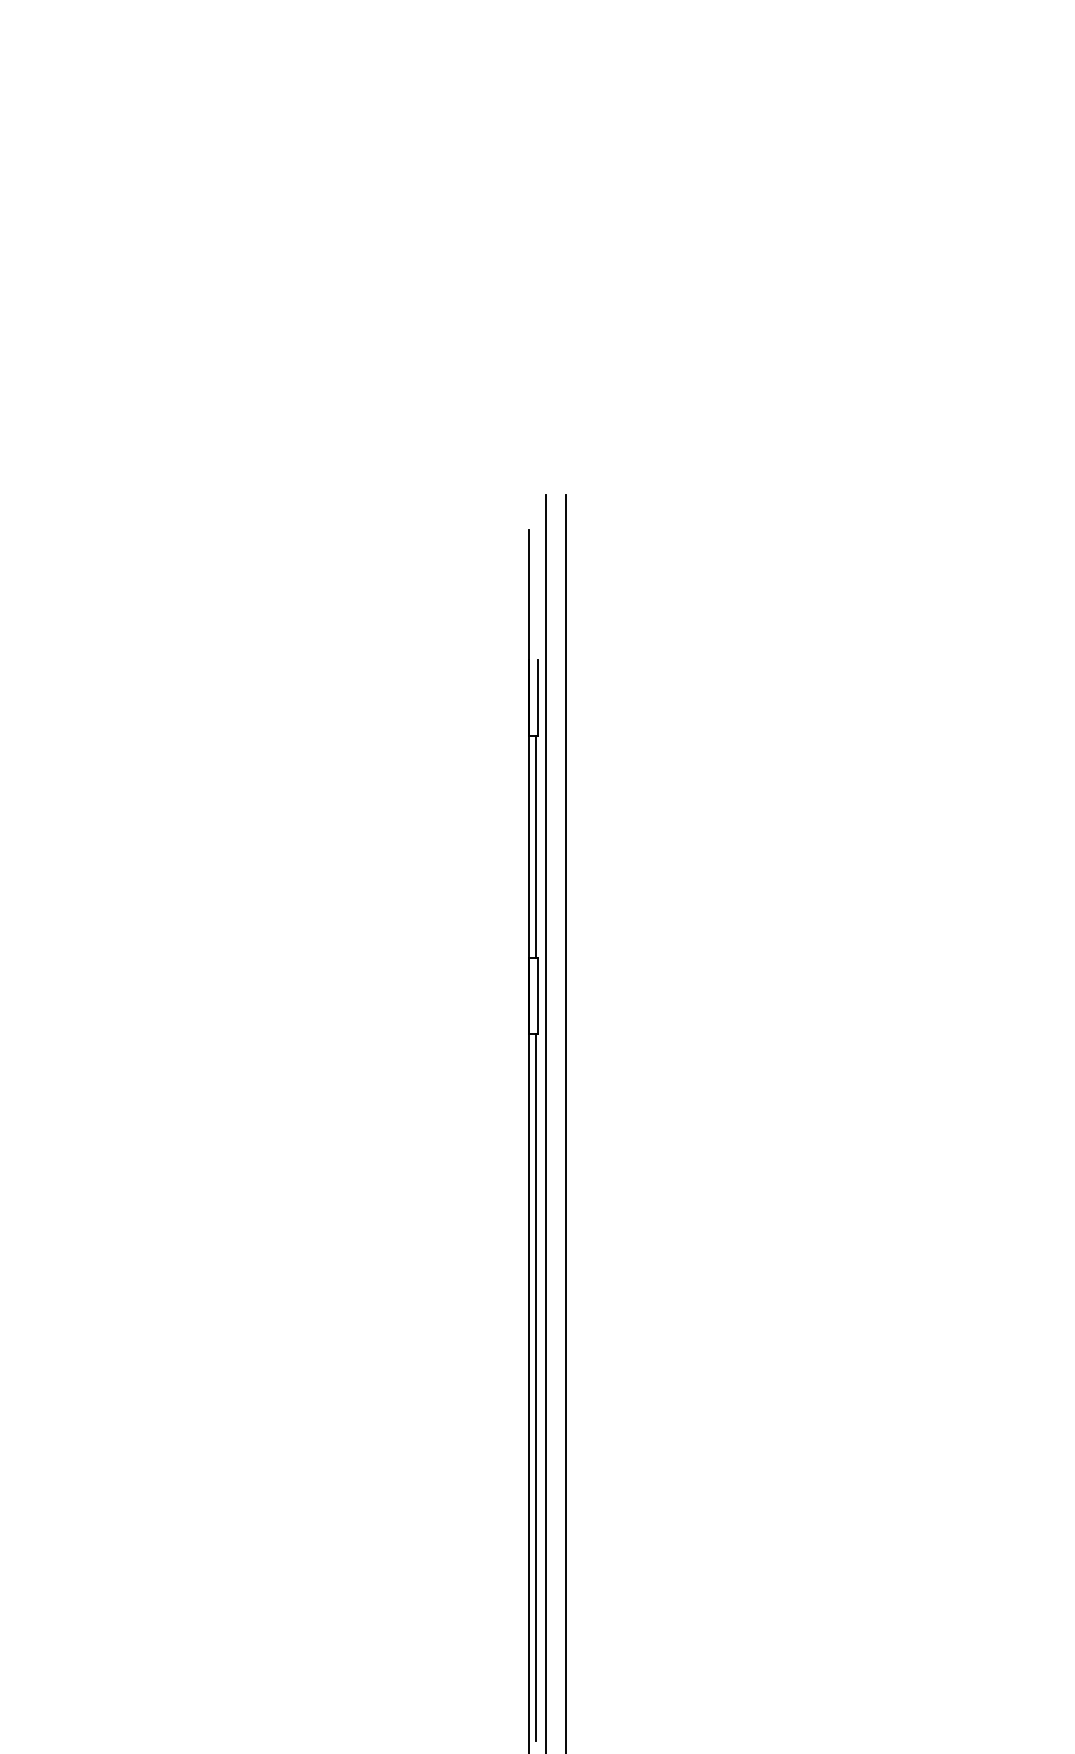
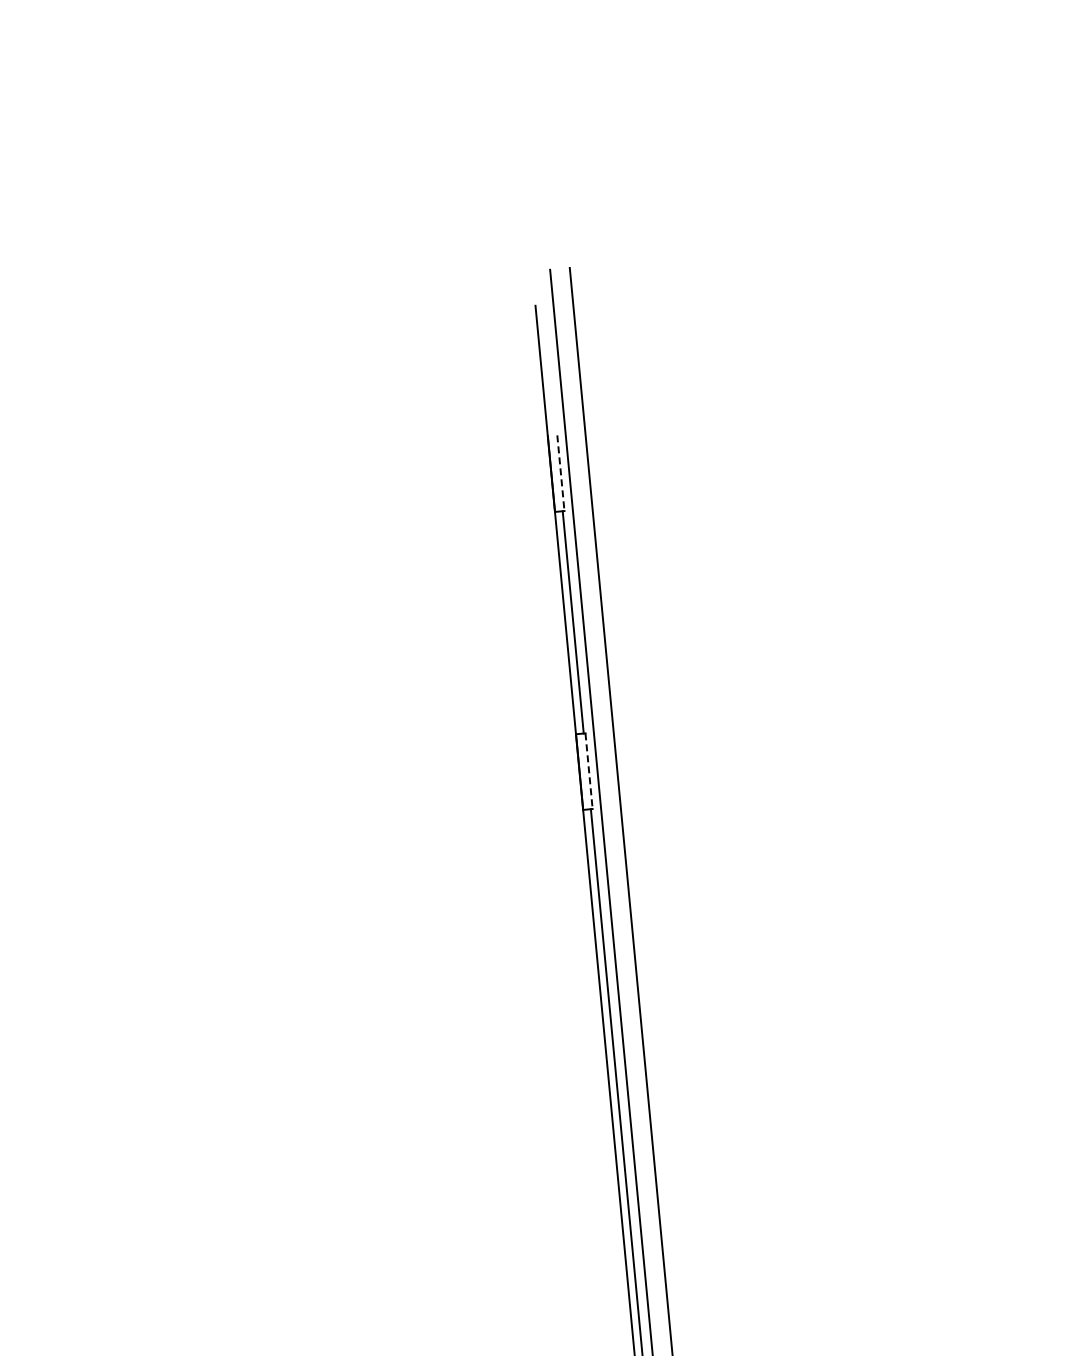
line: (538, 698) -> (561, 473), solid -> dashed
line: (538, 996) -> (589, 771), solid -> dashed

